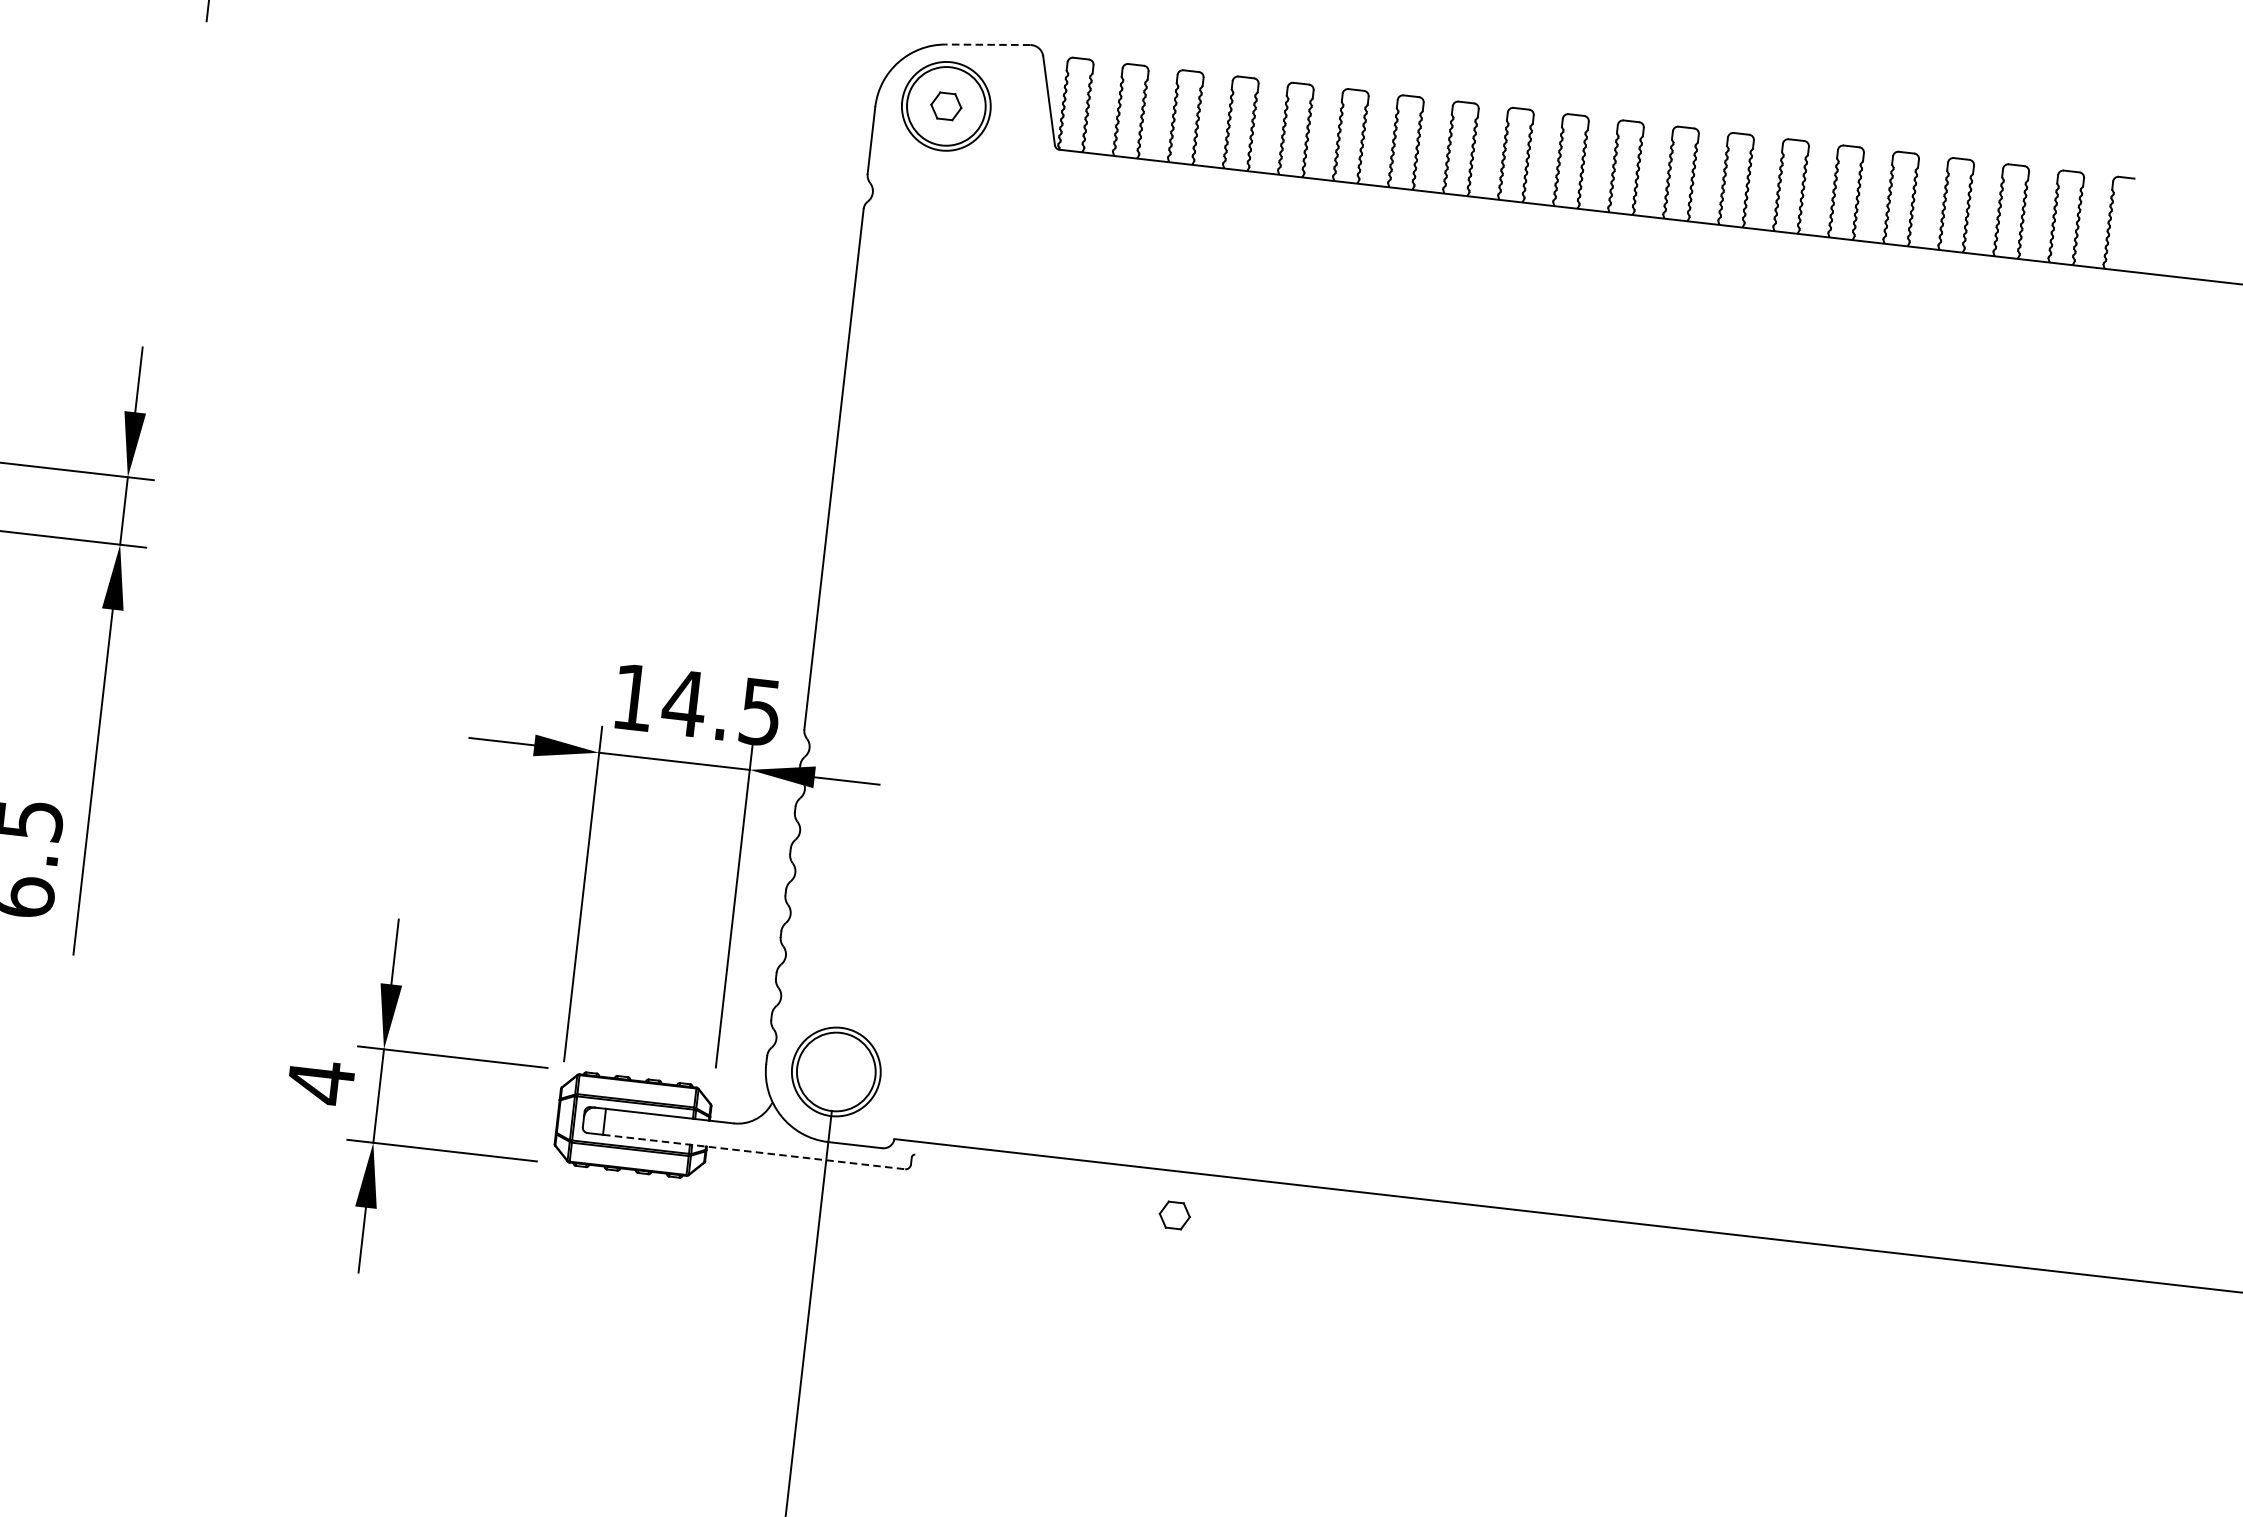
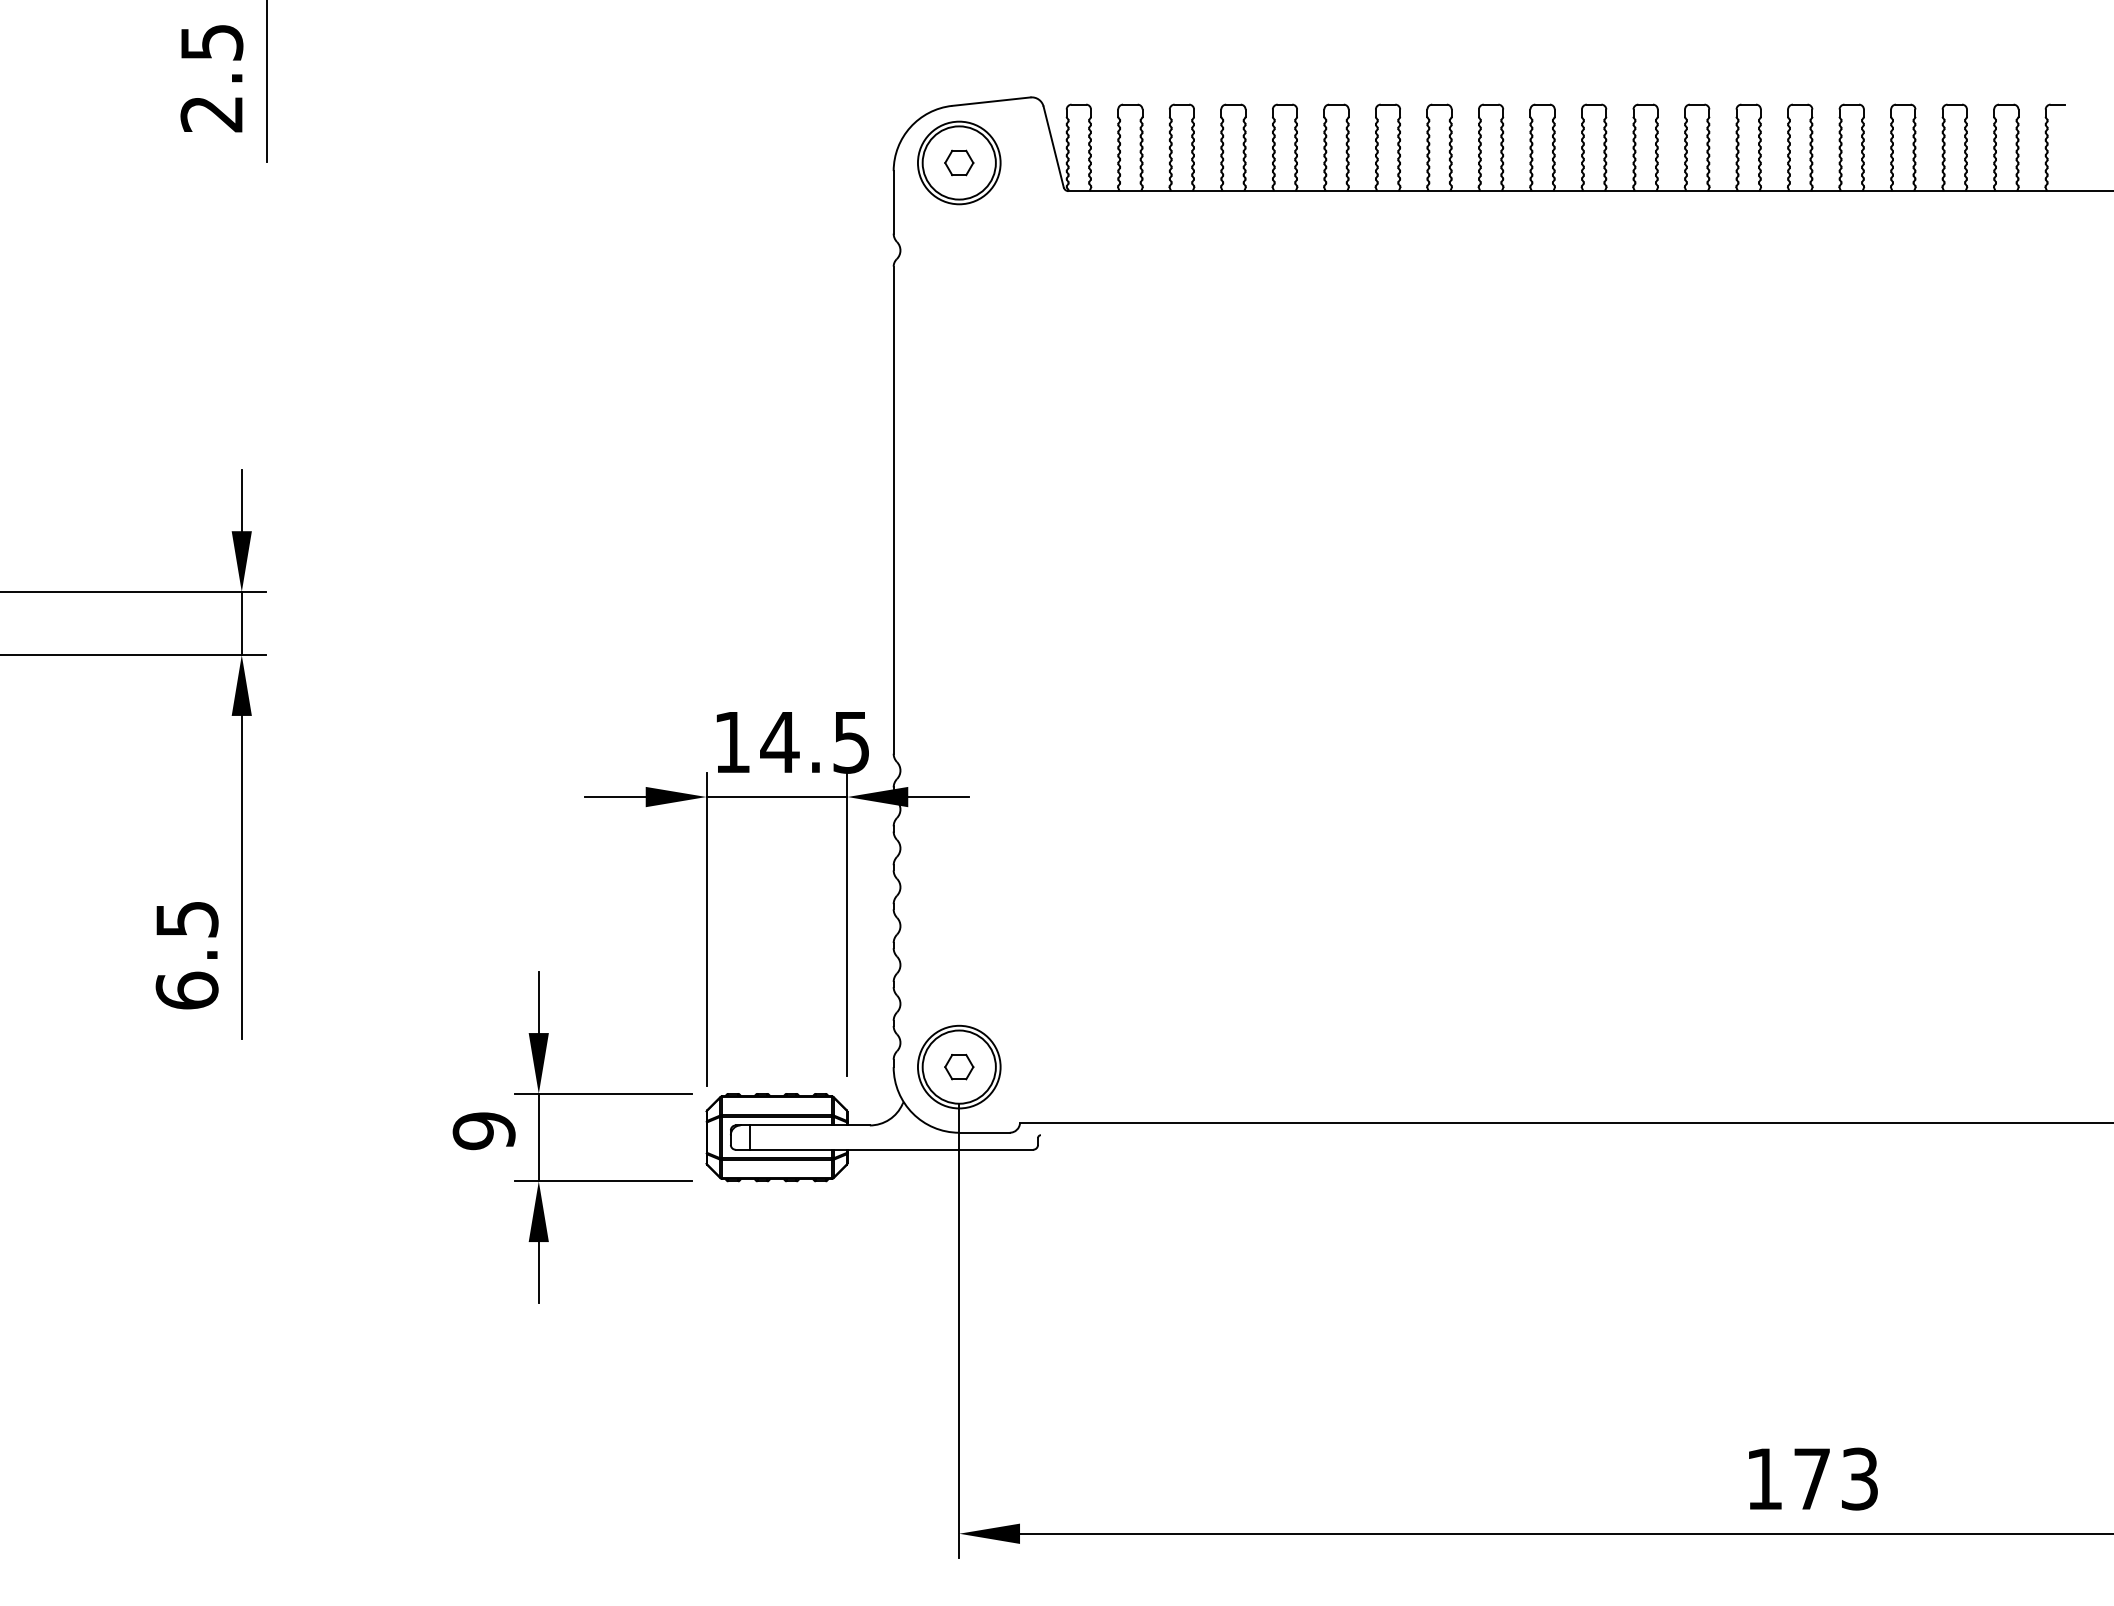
line: (987, 44) -> (990, 101), dashed -> solid
text: (320, 1082) -> (483, 1131), 4 -> 9
line: (754, 1151) -> (892, 1149), dashed -> solid
part: (1175, 1214) -> (959, 1066), moved

